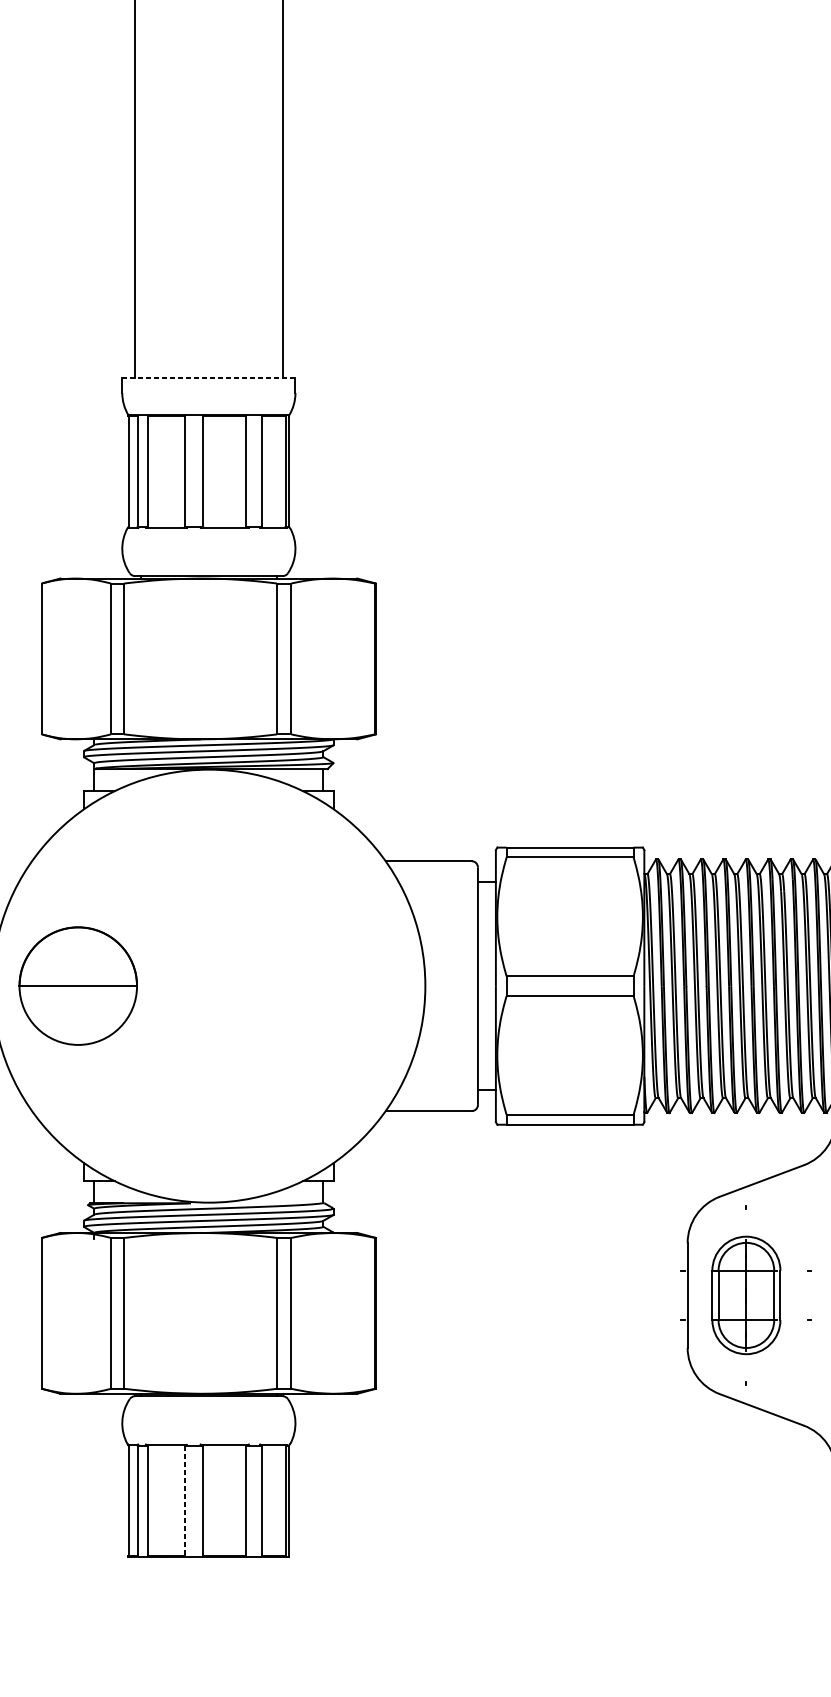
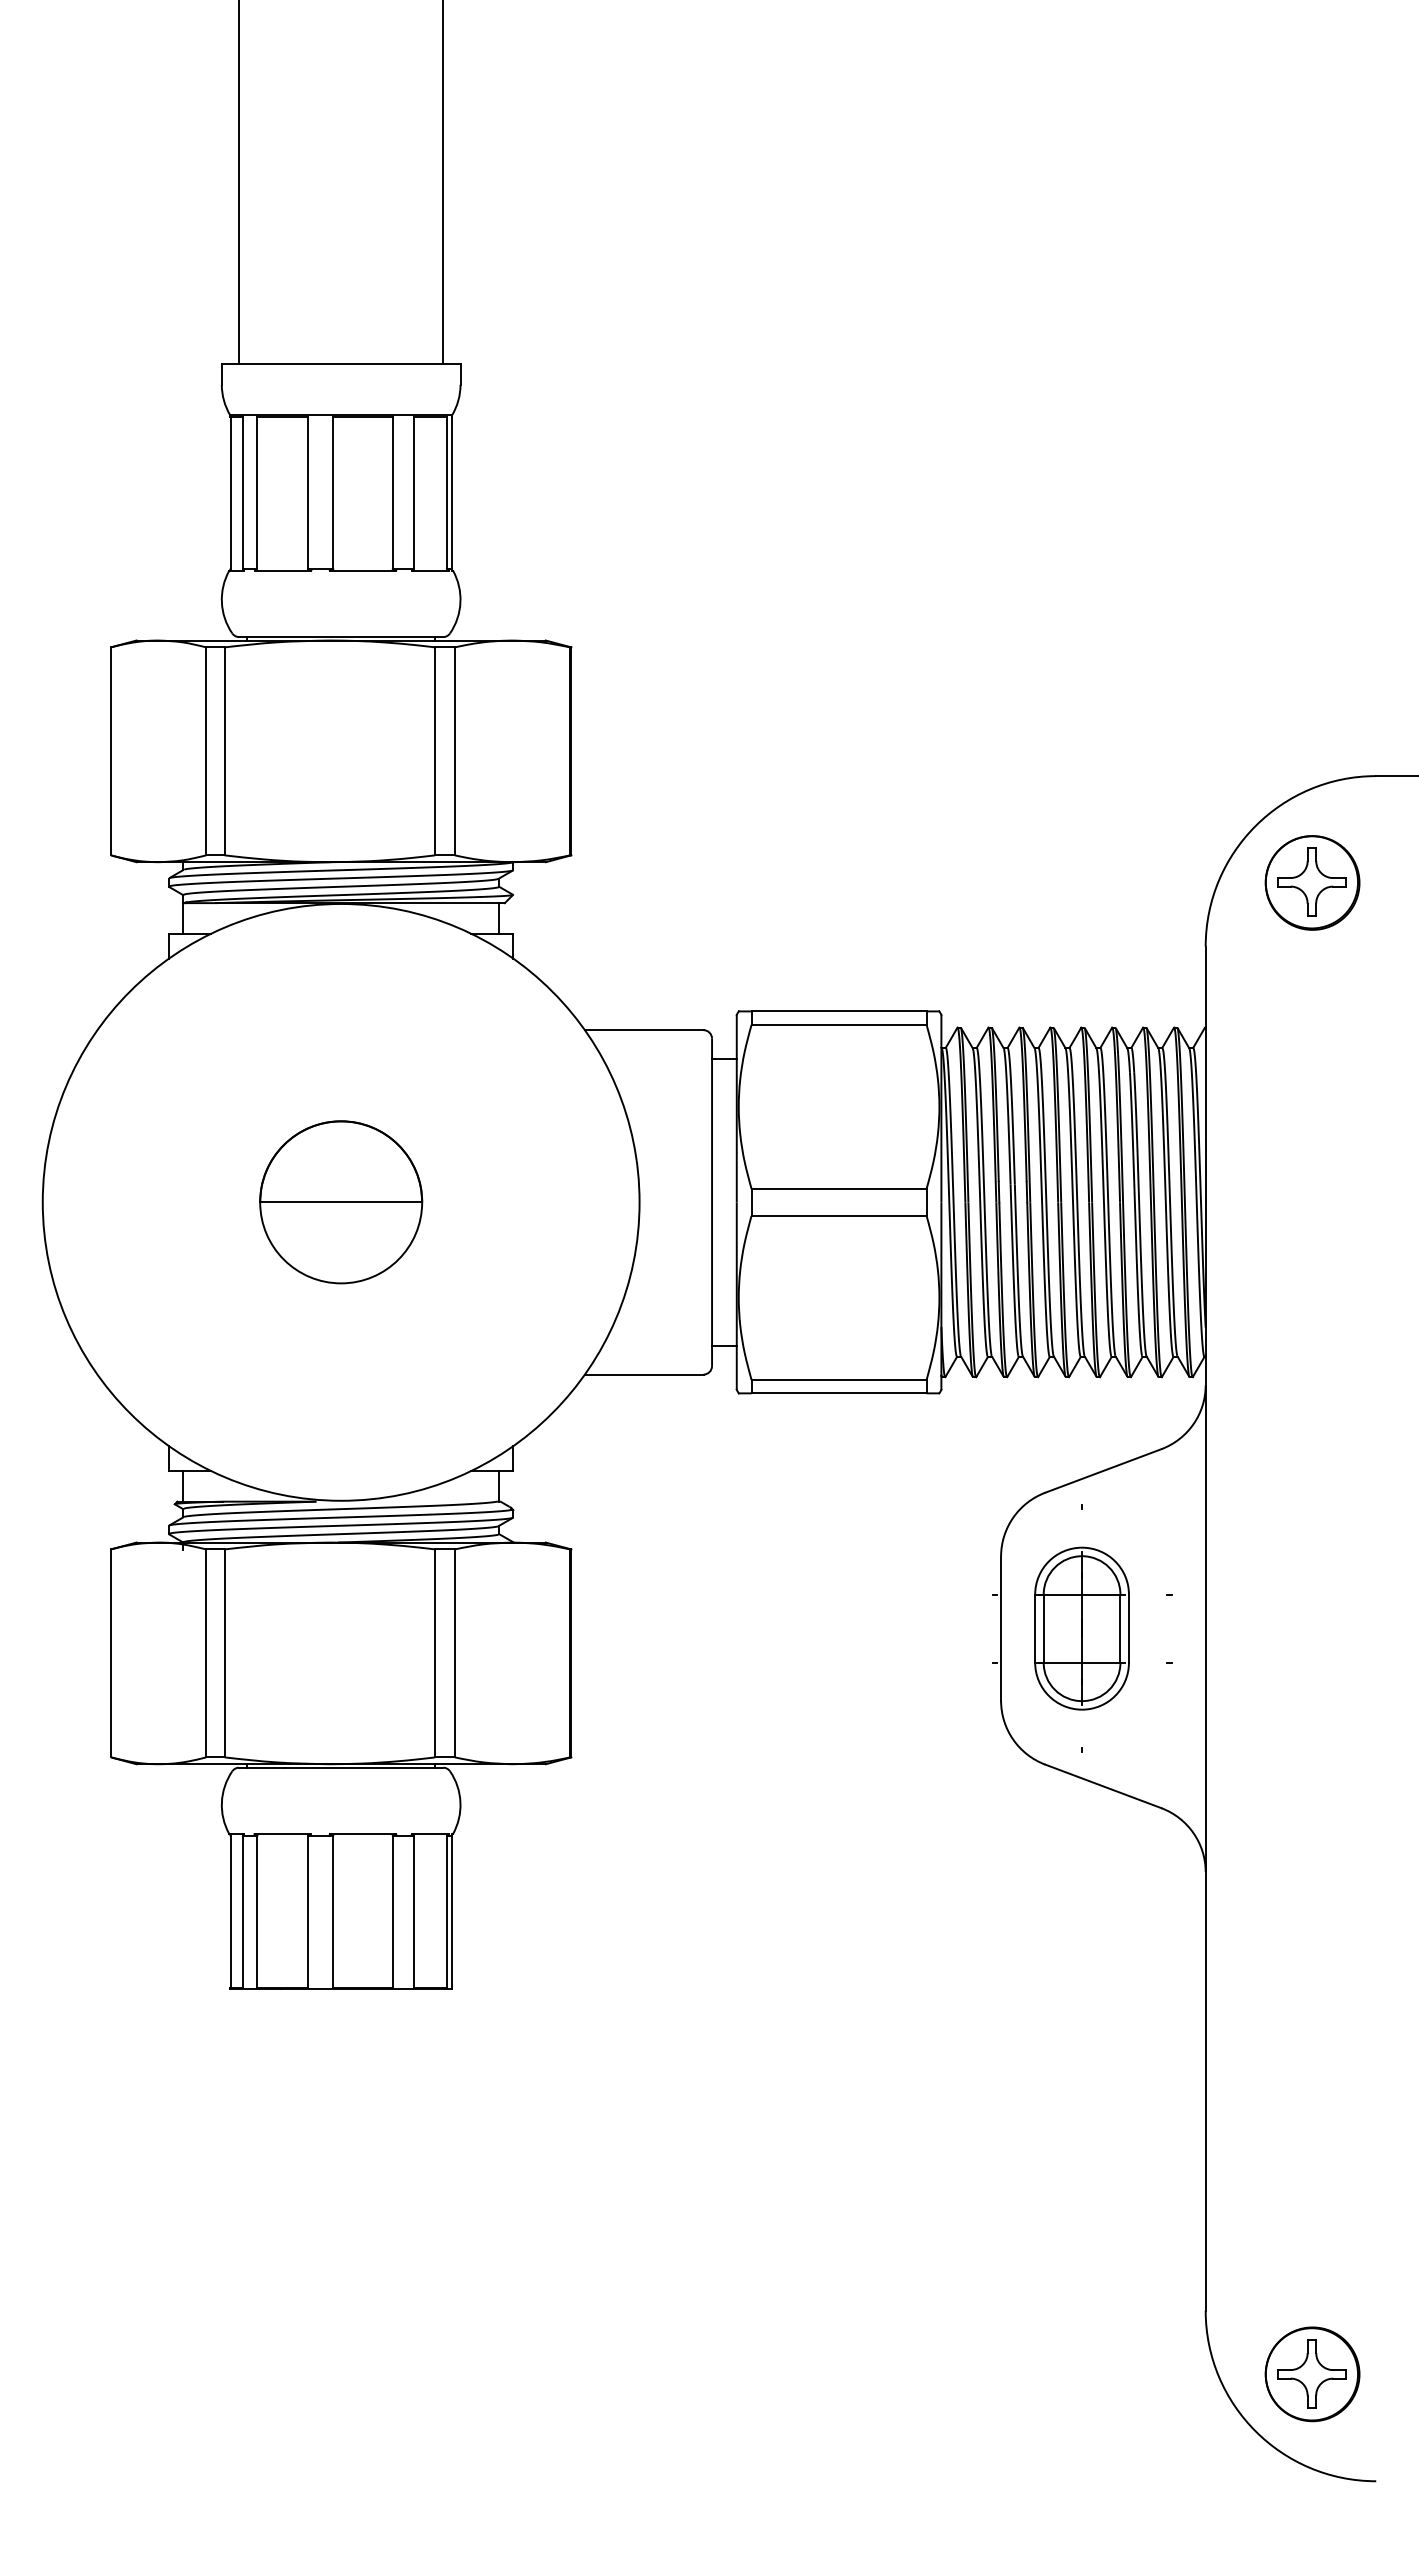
line: (209, 378) -> (341, 364), dashed -> solid
part: (78, 986) -> (341, 1202), moved
line: (185, 1500) -> (308, 1911), dashed -> solid

